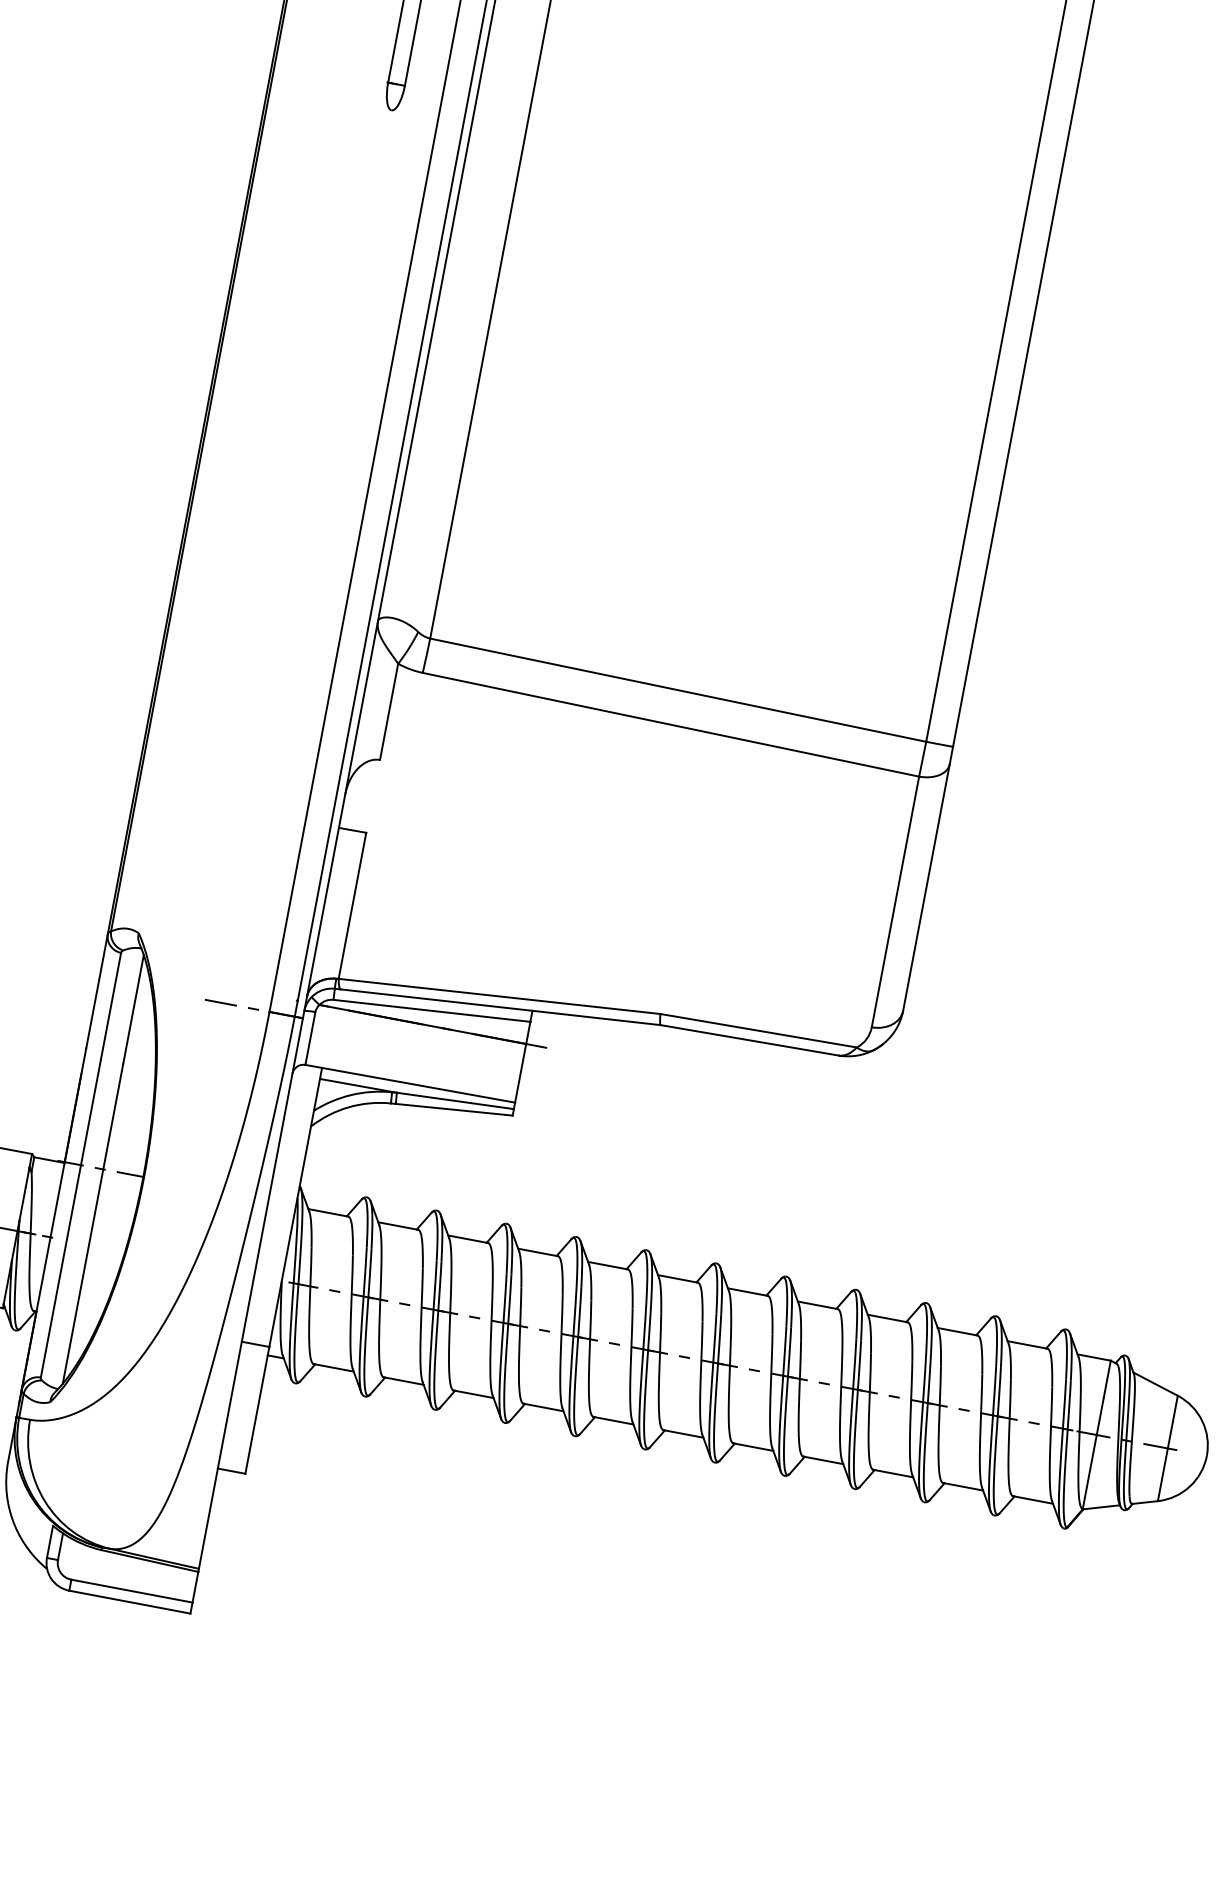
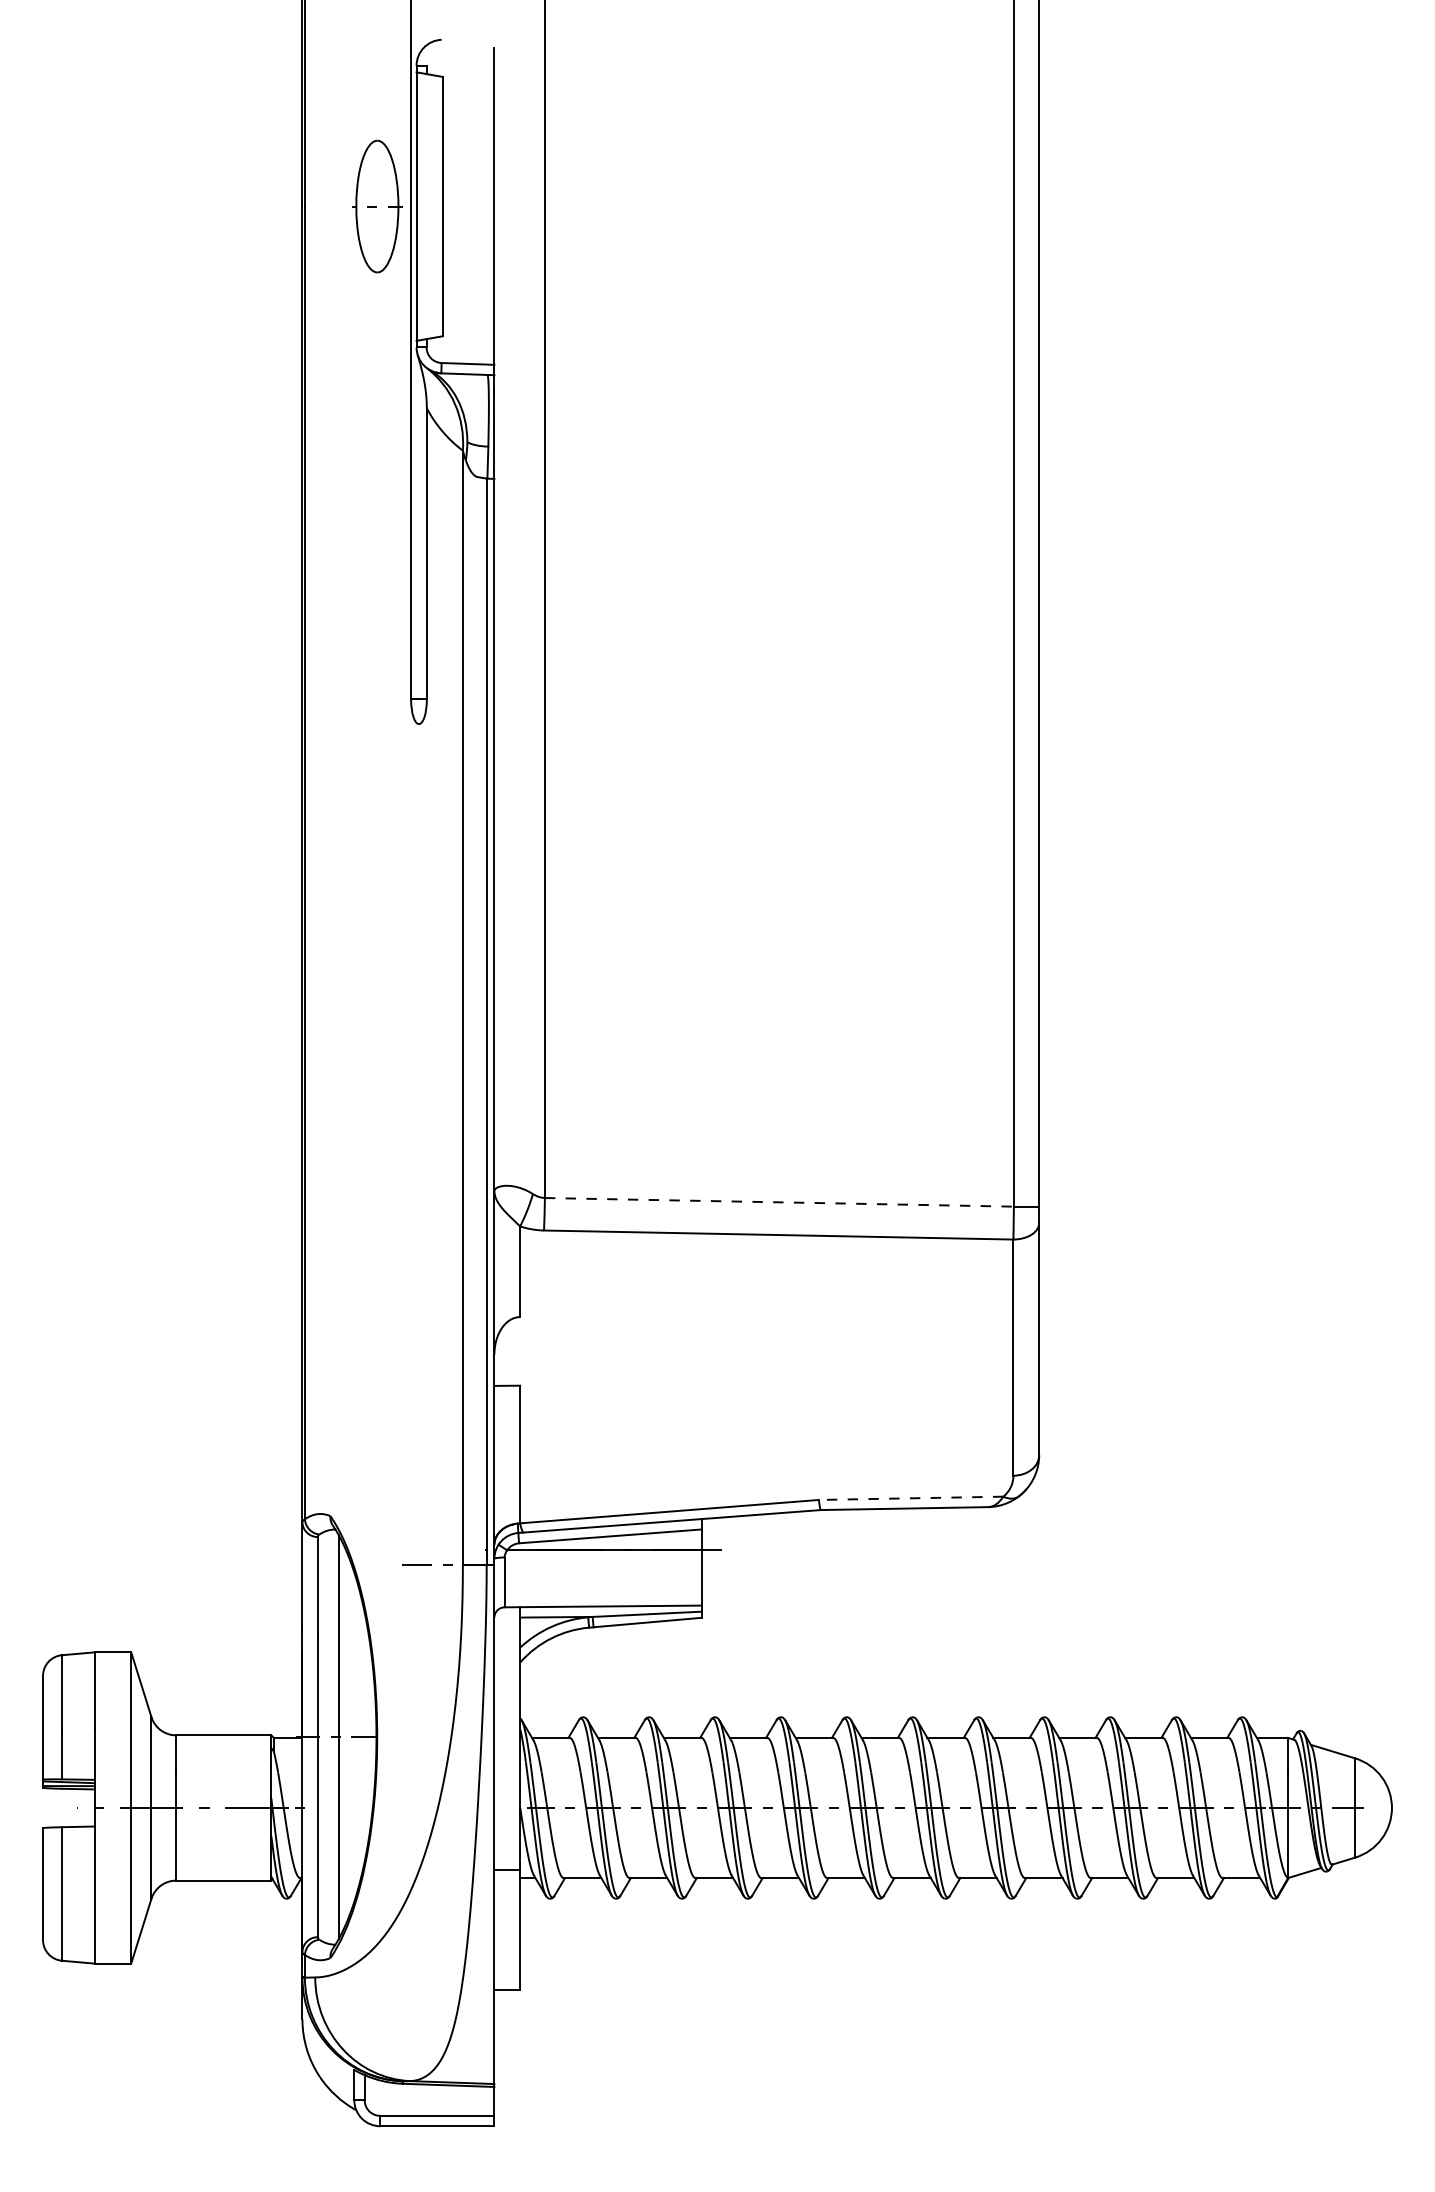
line: (678, 690) -> (779, 1202), solid -> dashed
line: (757, 1030) -> (910, 1498), solid -> dashed

